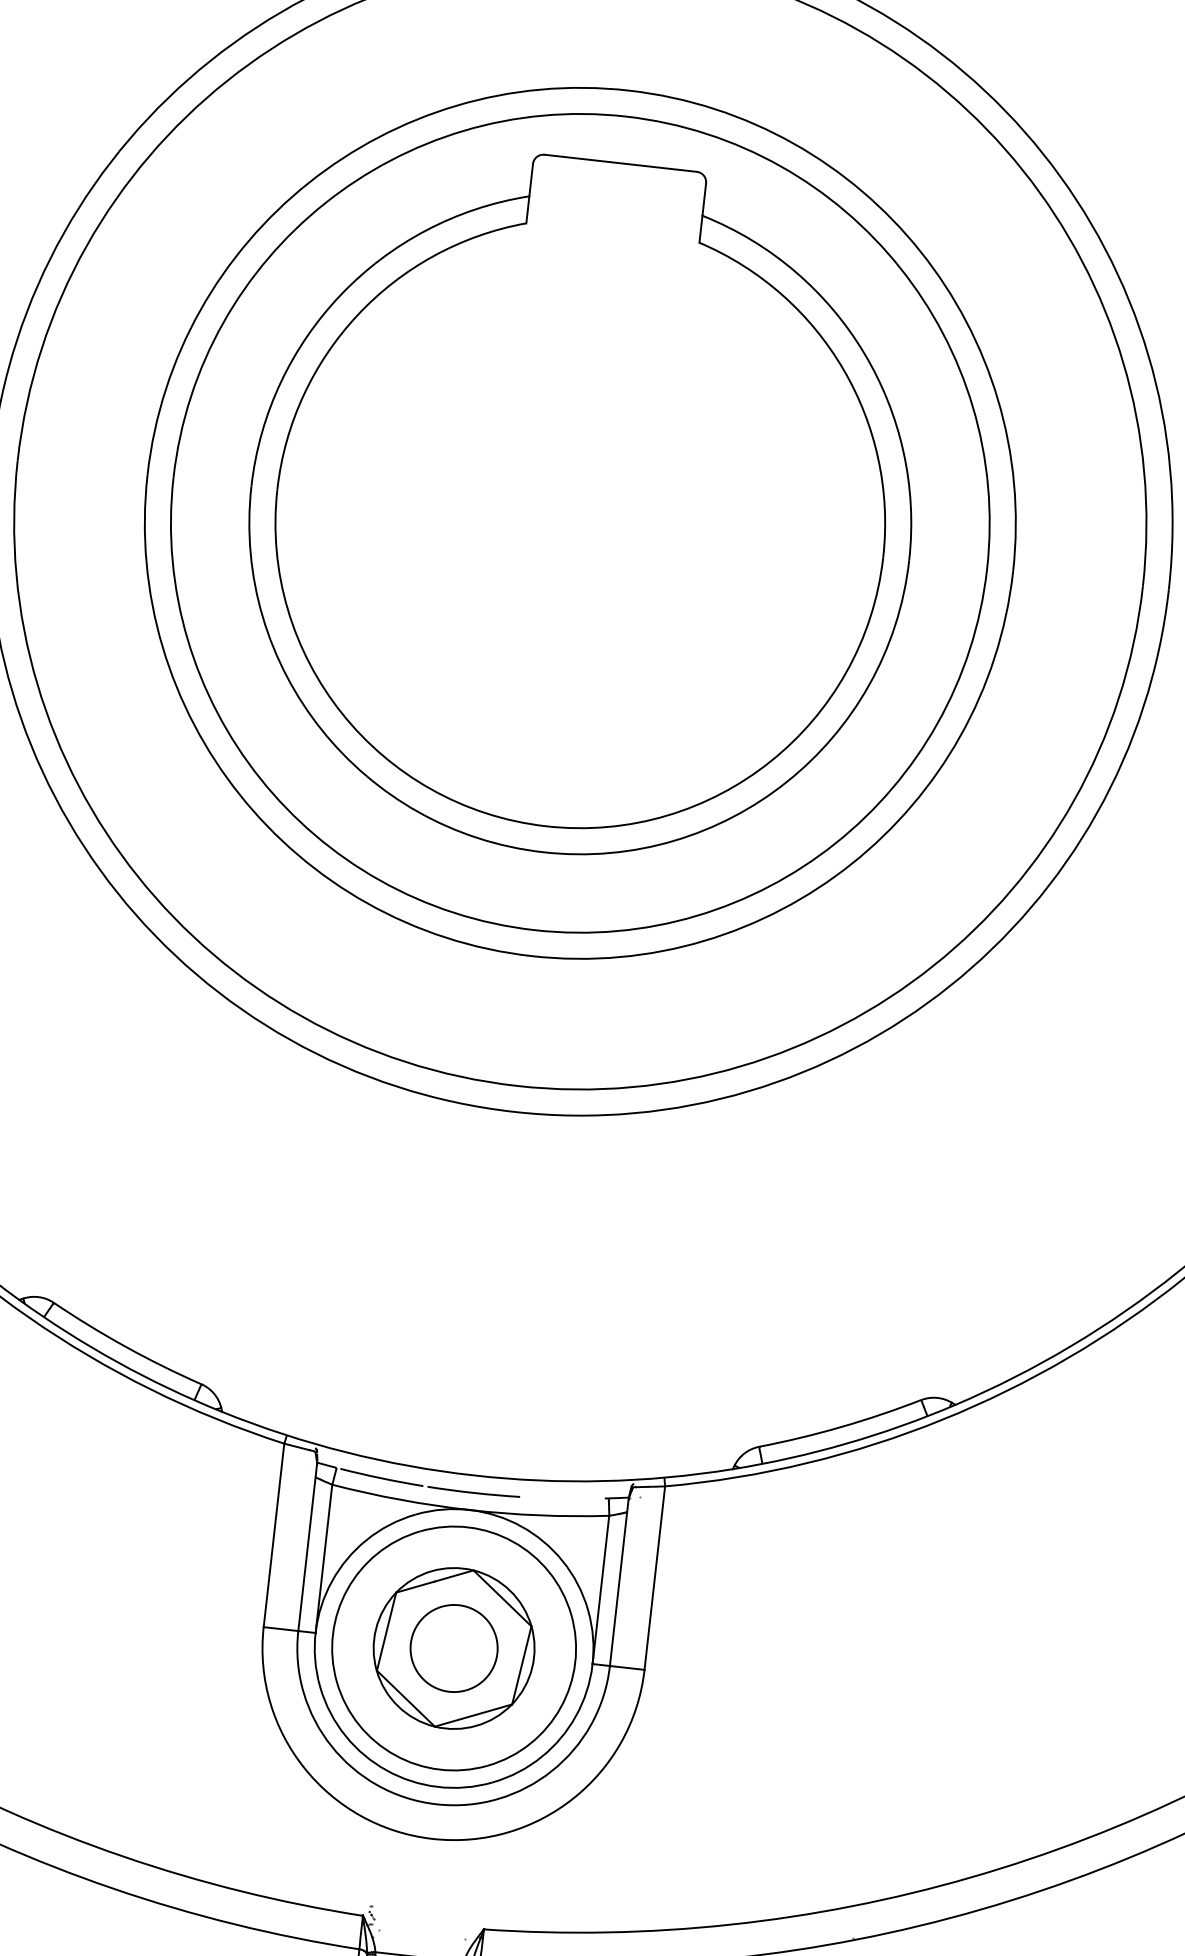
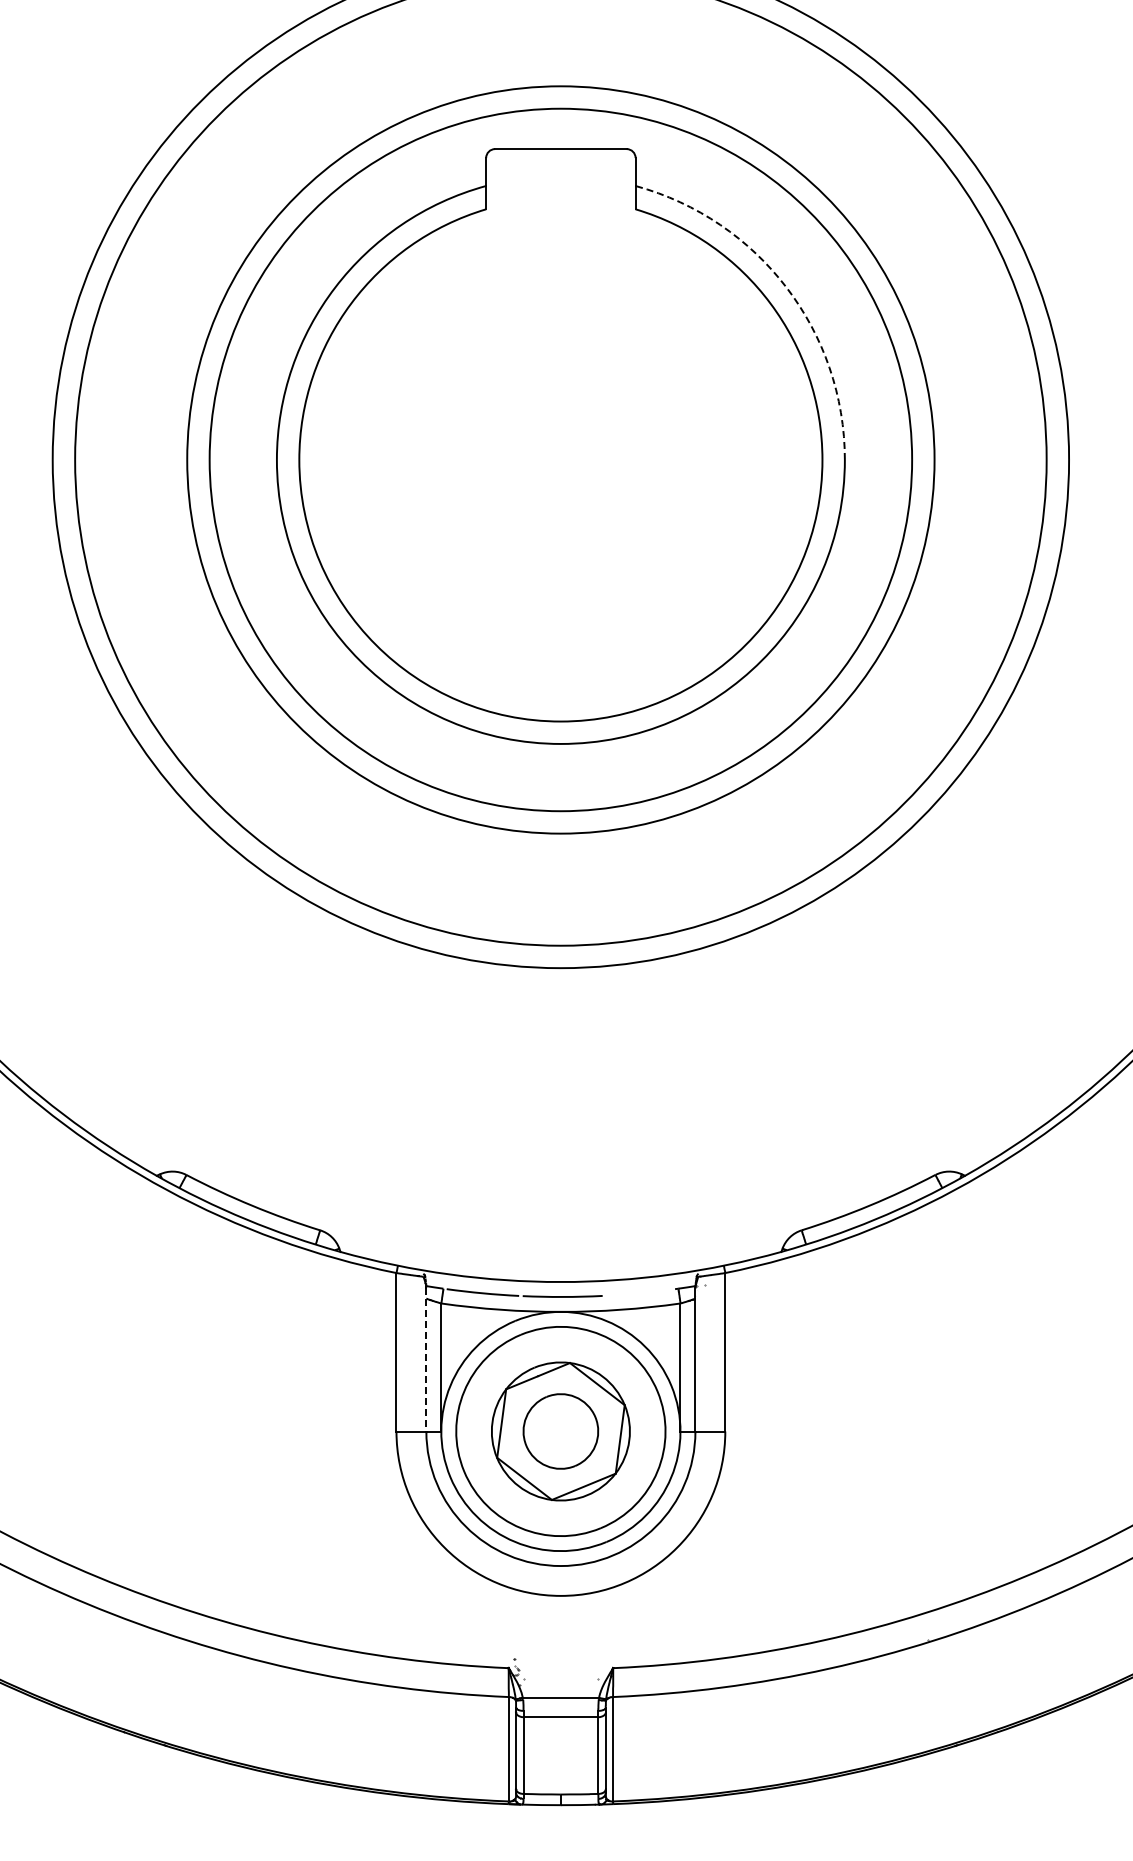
arc: (864, 352) -> (786, 287), solid -> dashed
line: (307, 1547) -> (426, 1359), solid -> dashed

